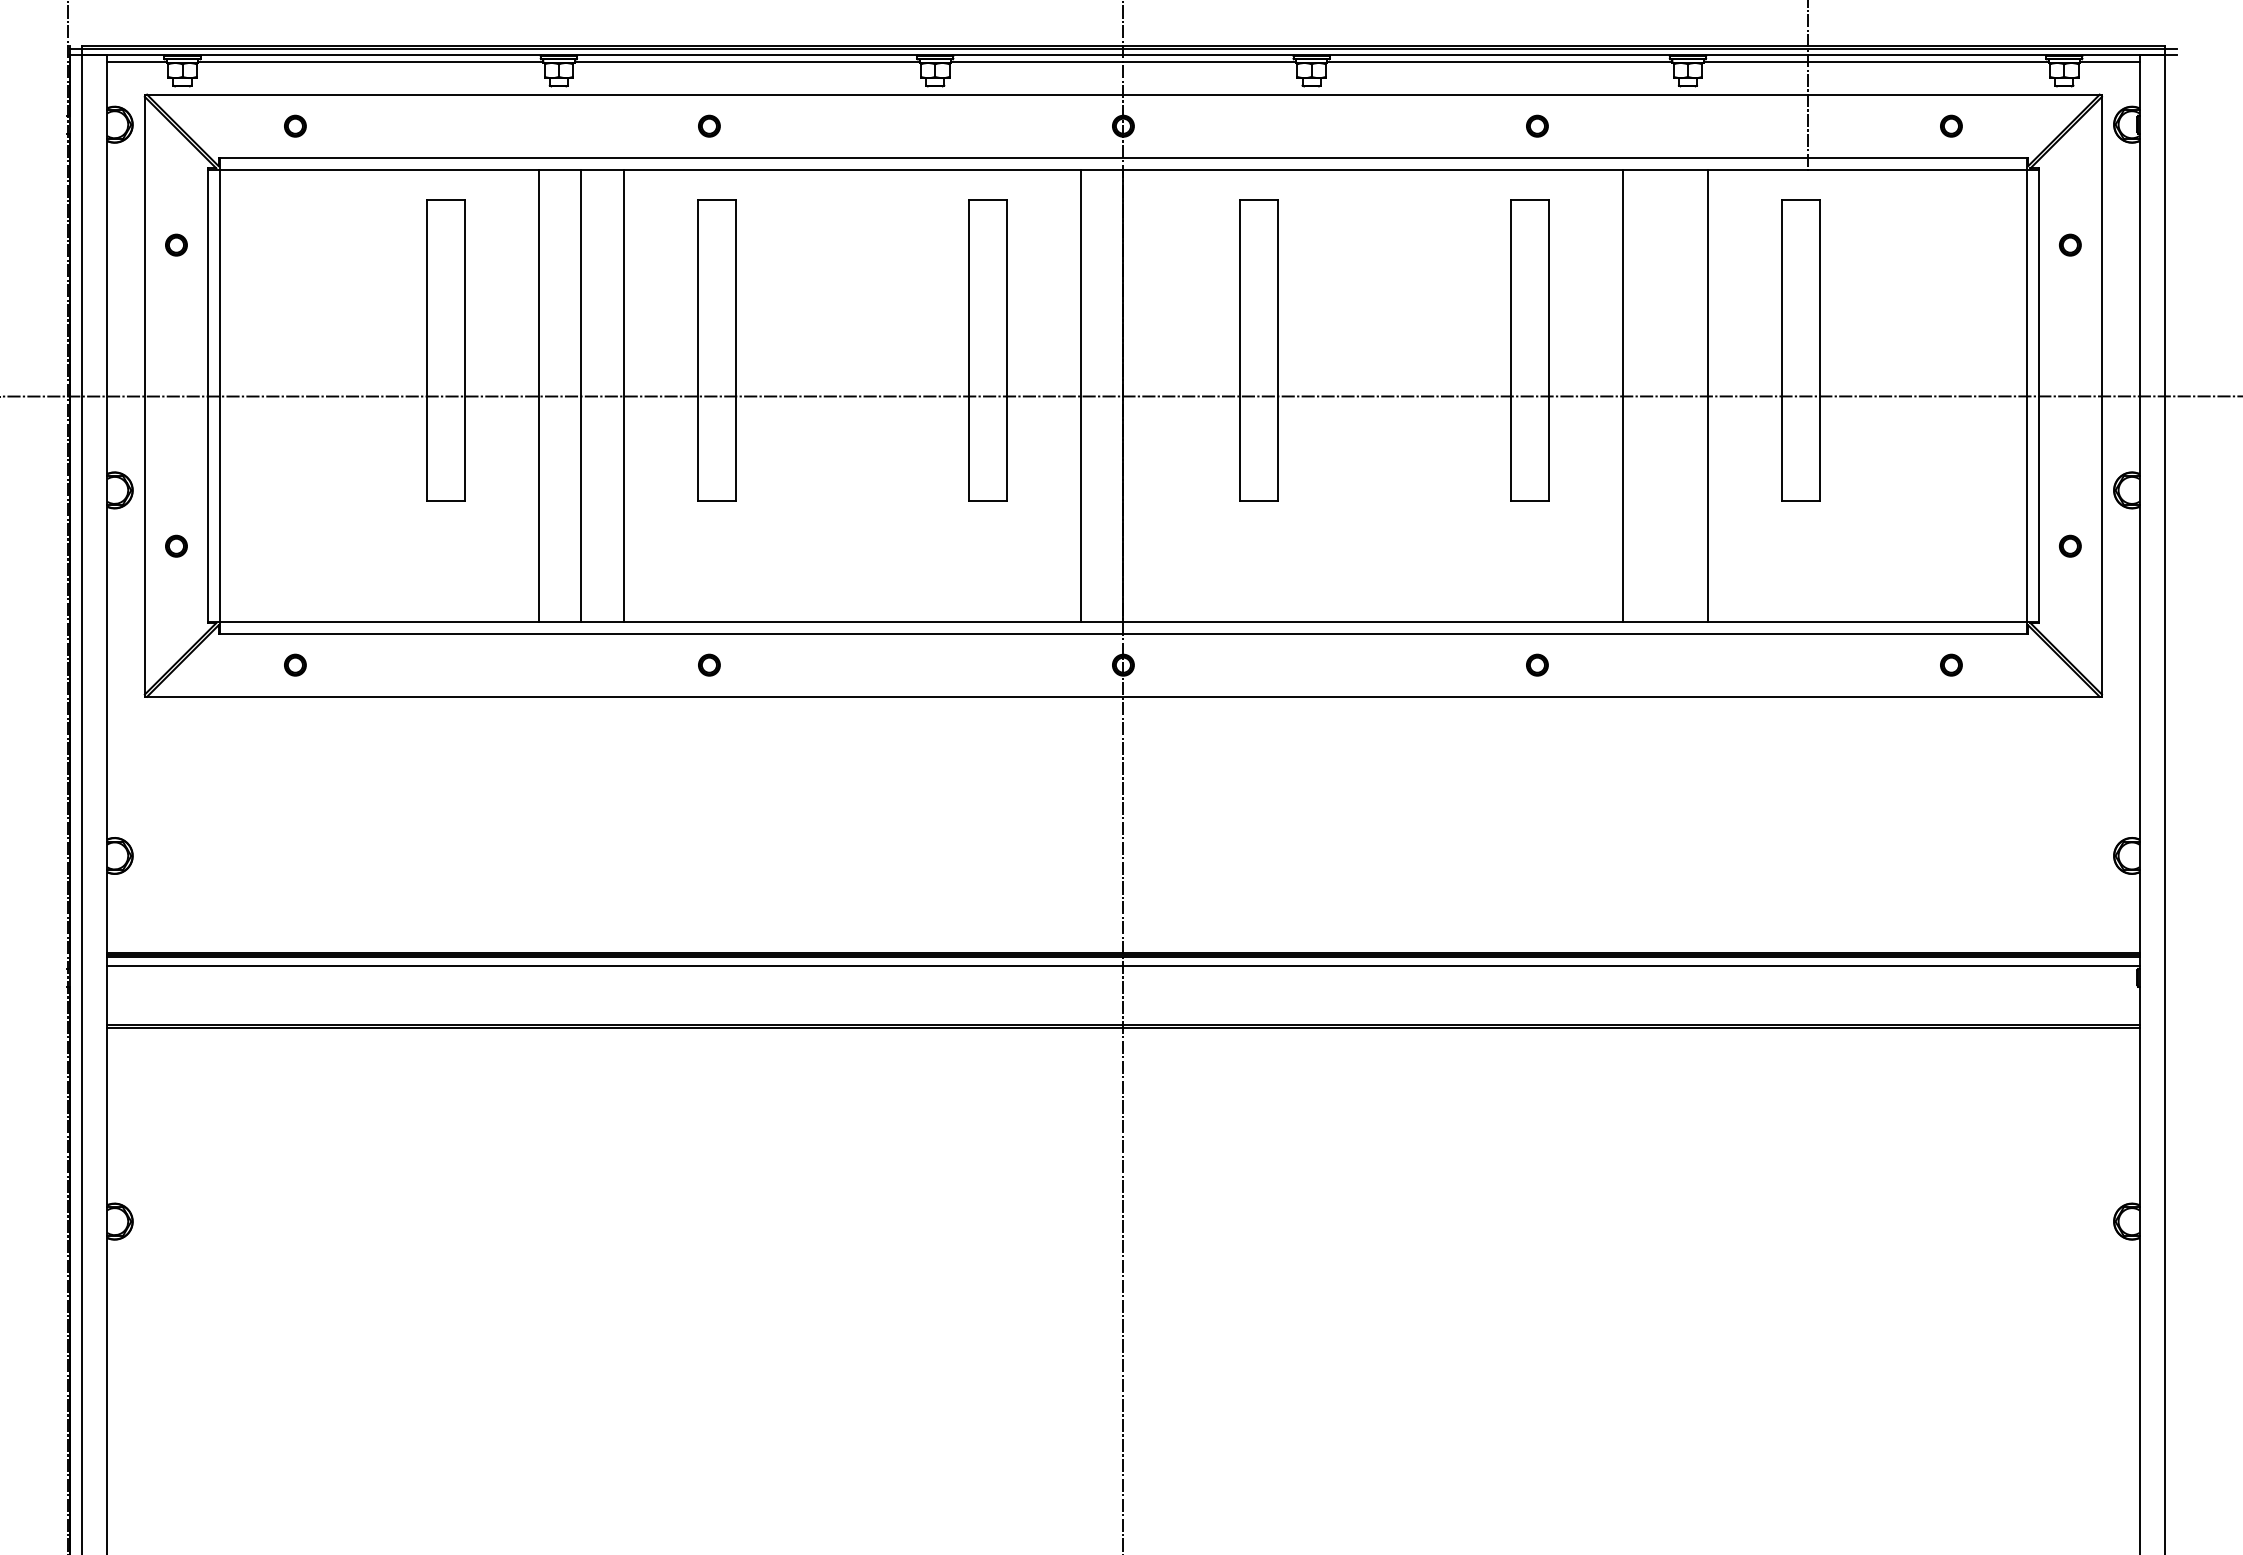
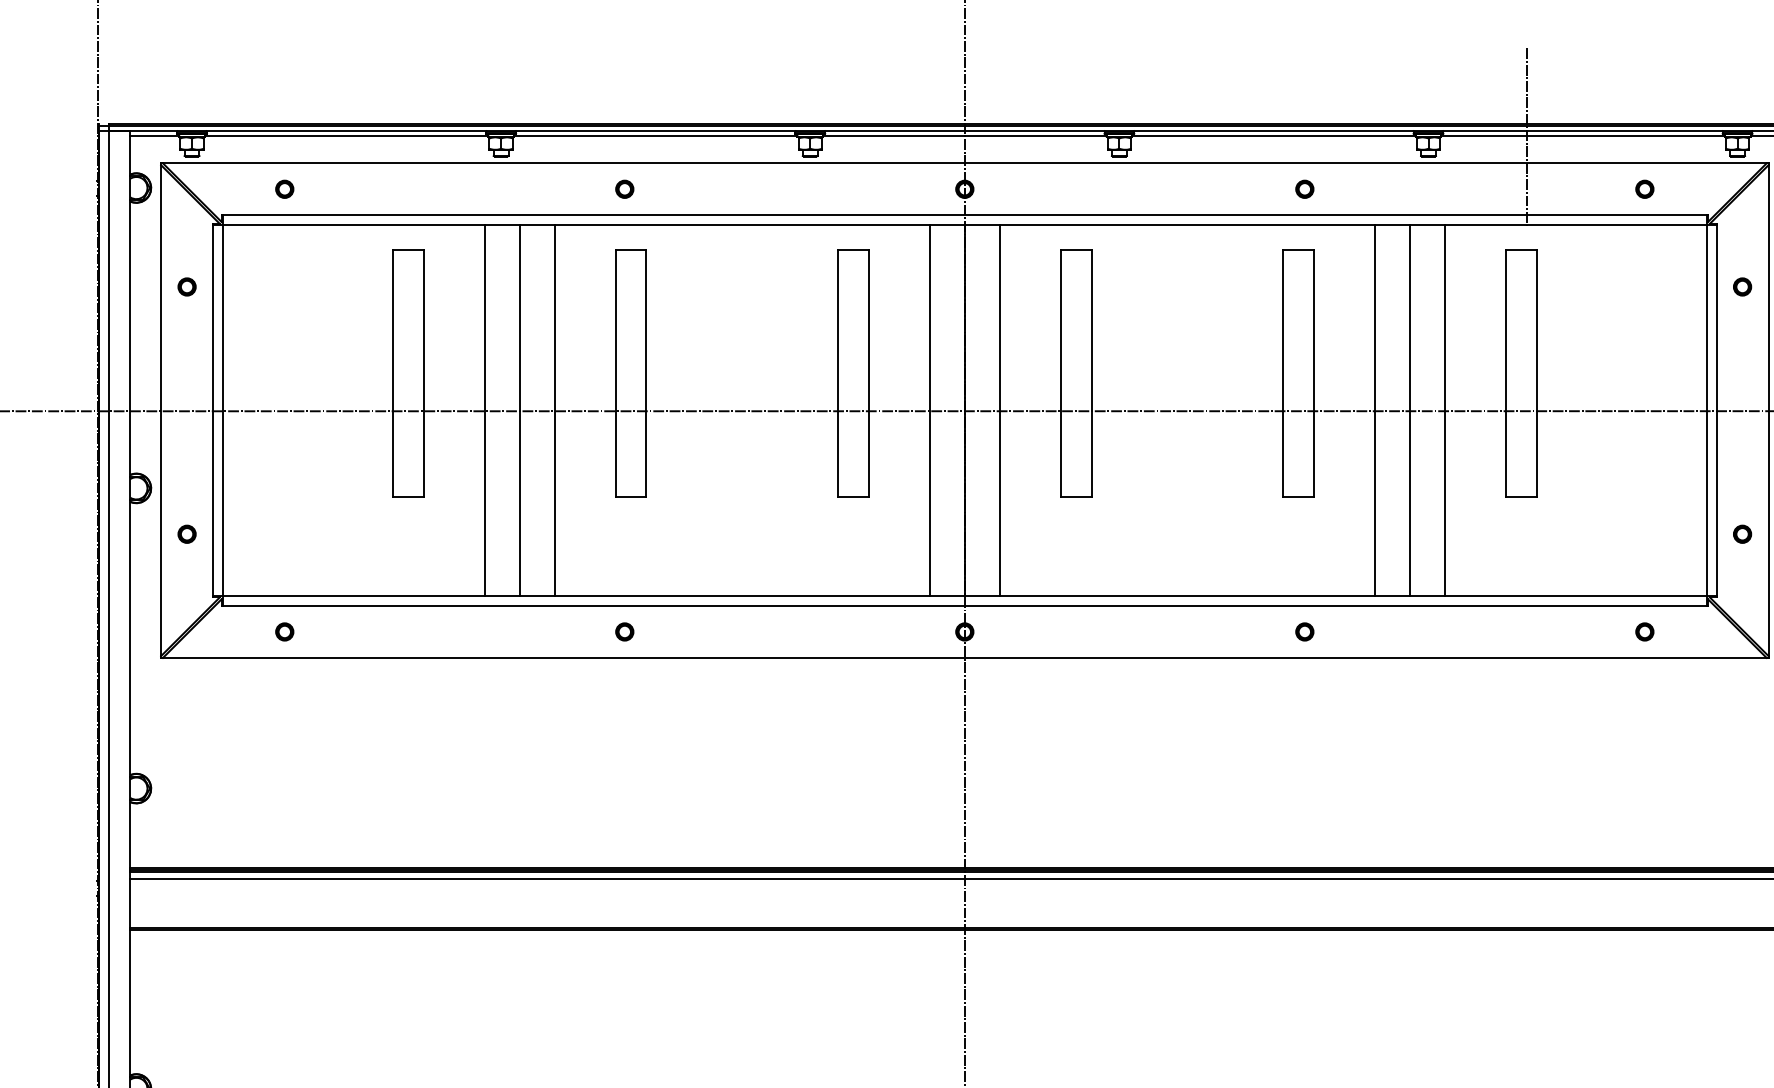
line: (1166, 395) -> (1000, 410), added
line: (1665, 395) -> (1410, 410), added

